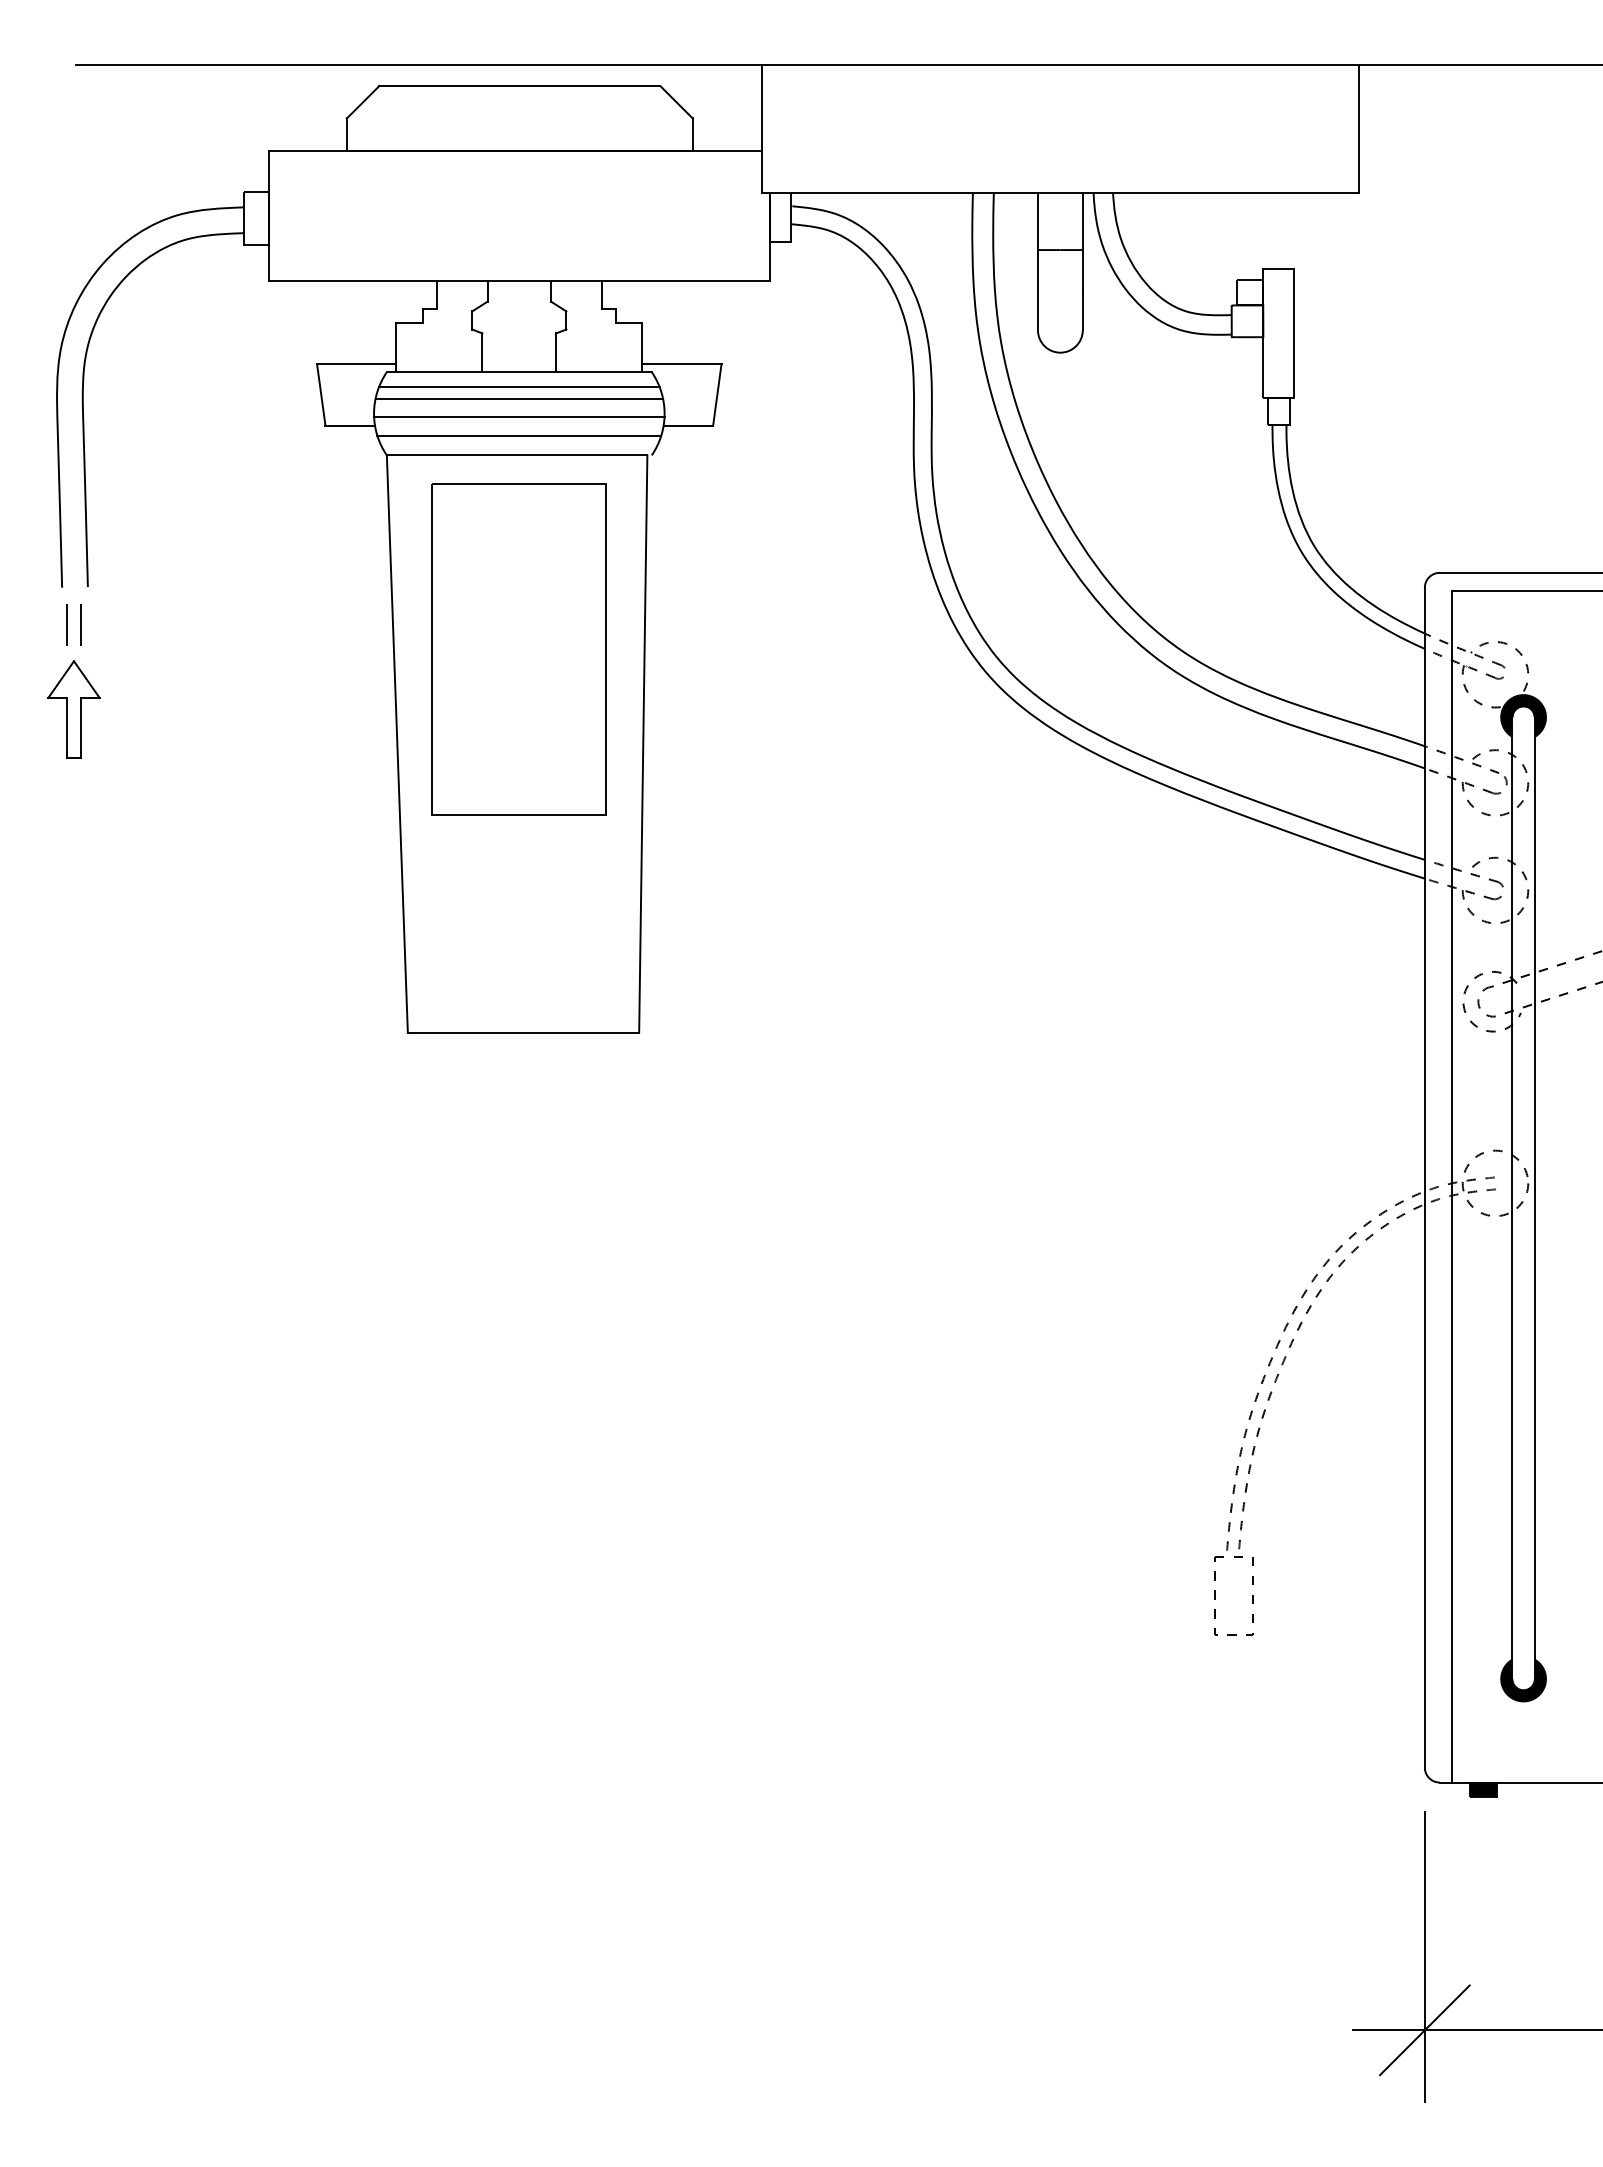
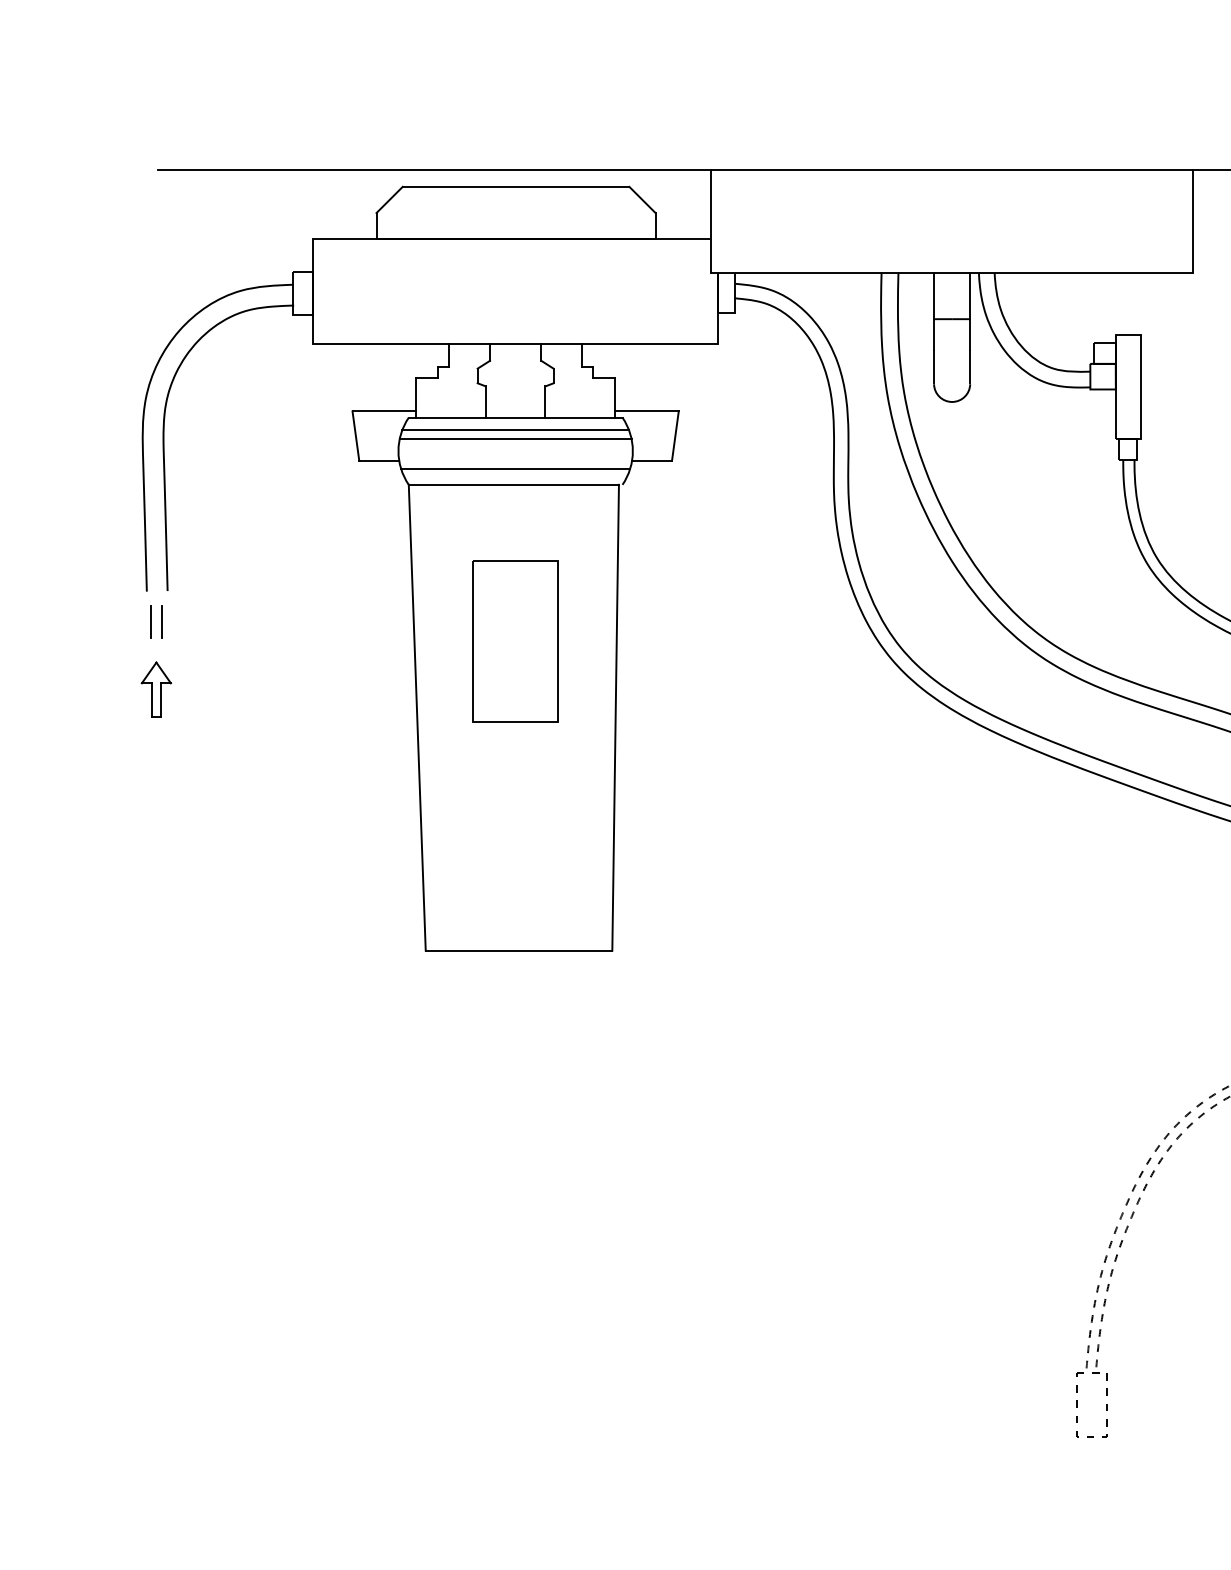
line: (519, 417) -> (515, 454), removed
part: (518, 649) -> (514, 641), size x0.6
part: (73, 709) -> (156, 689), size x0.7

